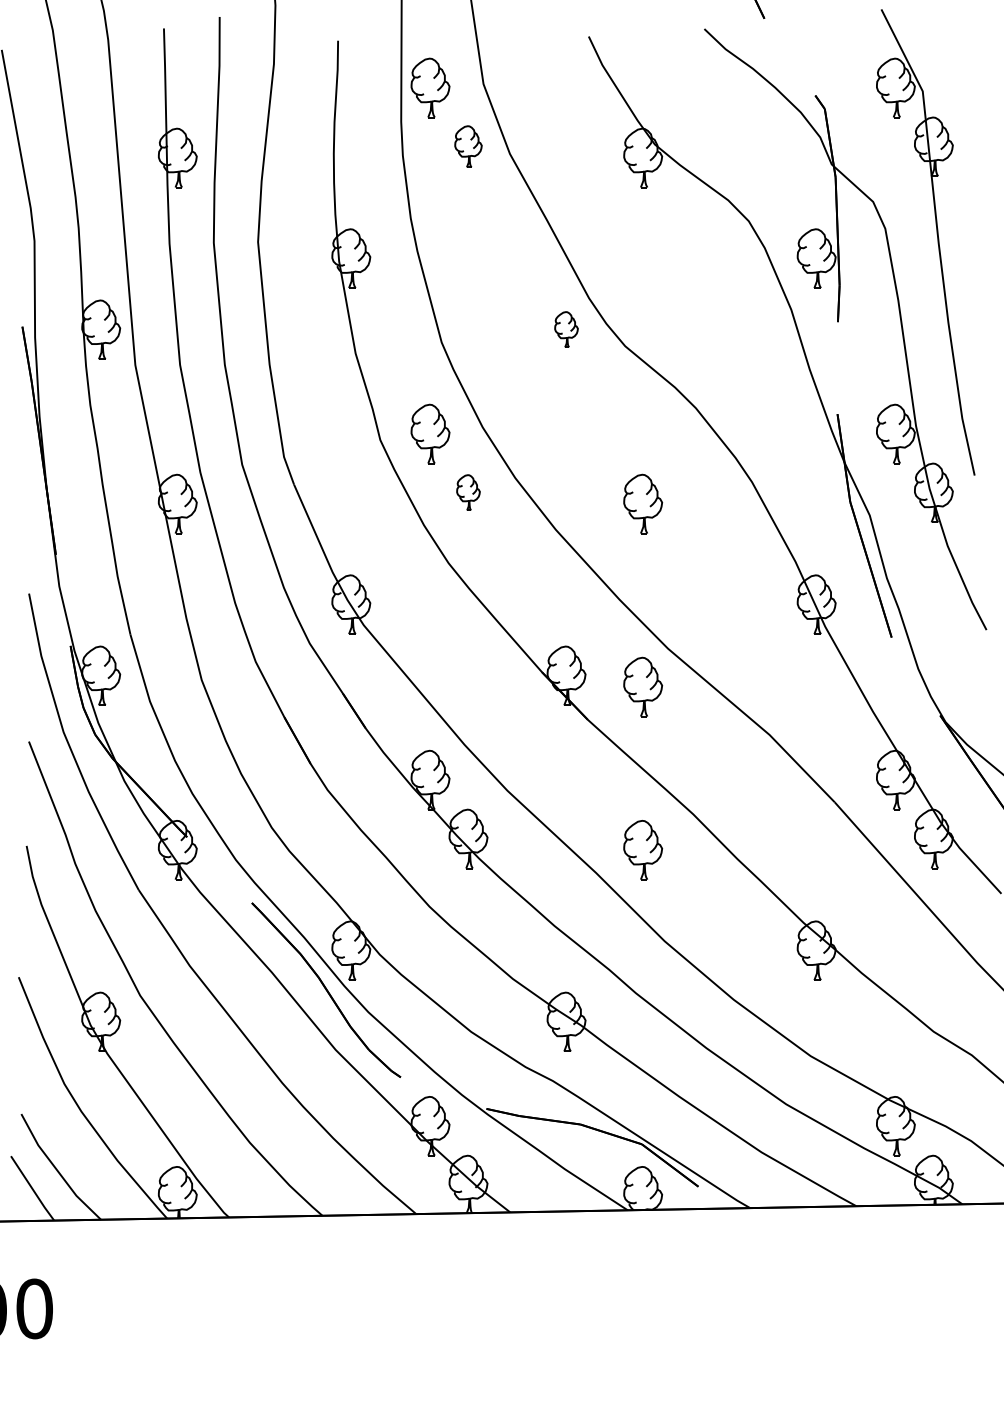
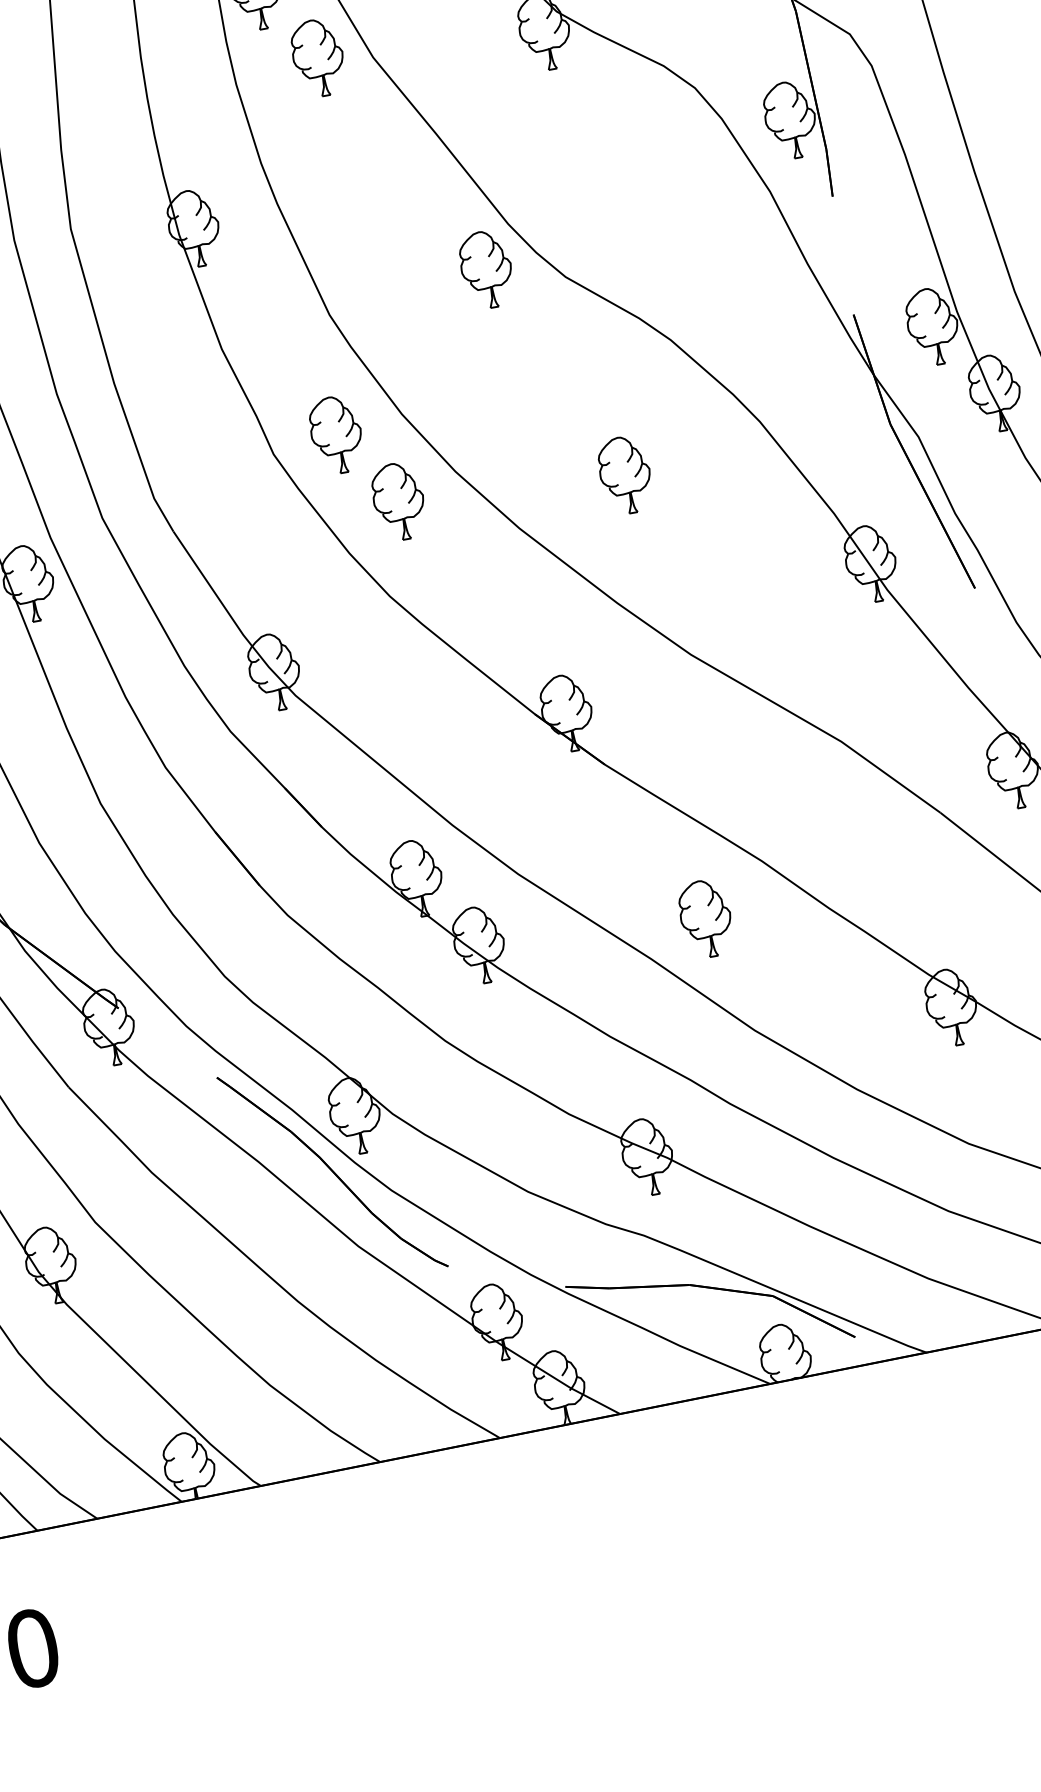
part: (468, 146) -> (318, 57), size x1.43
part: (566, 329) -> (486, 269), size x1.67
part: (468, 492) -> (398, 501), size x1.67
part: (643, 686) -> (668, 708), removed

